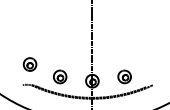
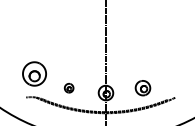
part: (29, 64) -> (33, 73), size x1.6
part: (60, 76) -> (69, 87), size x0.6

